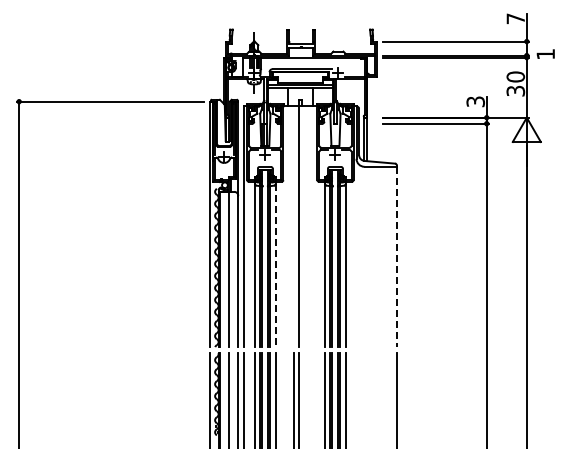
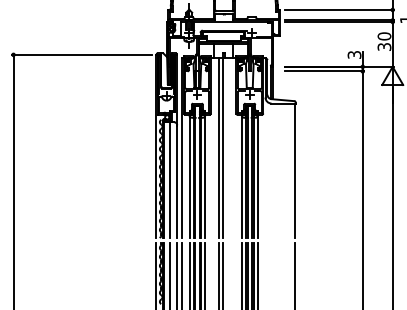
line: (294, 226) -> (219, 148), added
line: (396, 257) -> (295, 171), dashed -> solid
line: (275, 265) -> (204, 177), dashed -> solid

